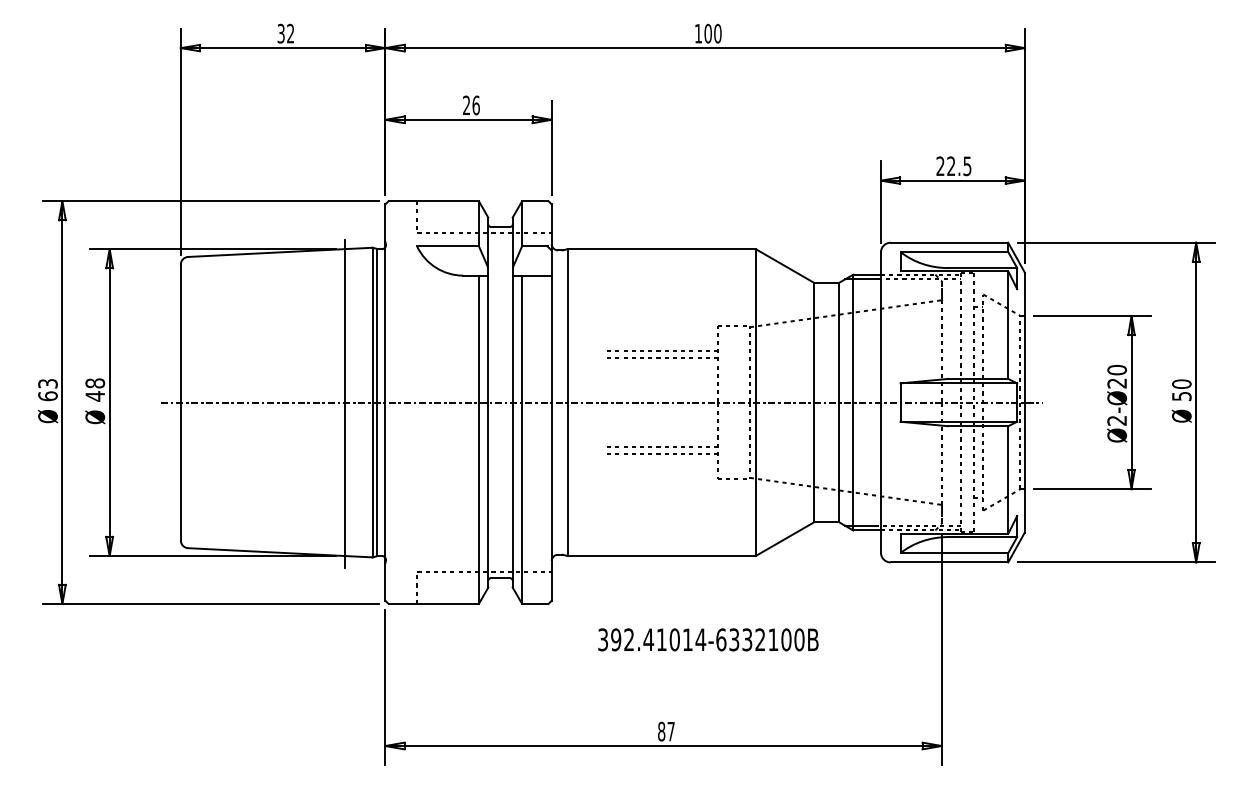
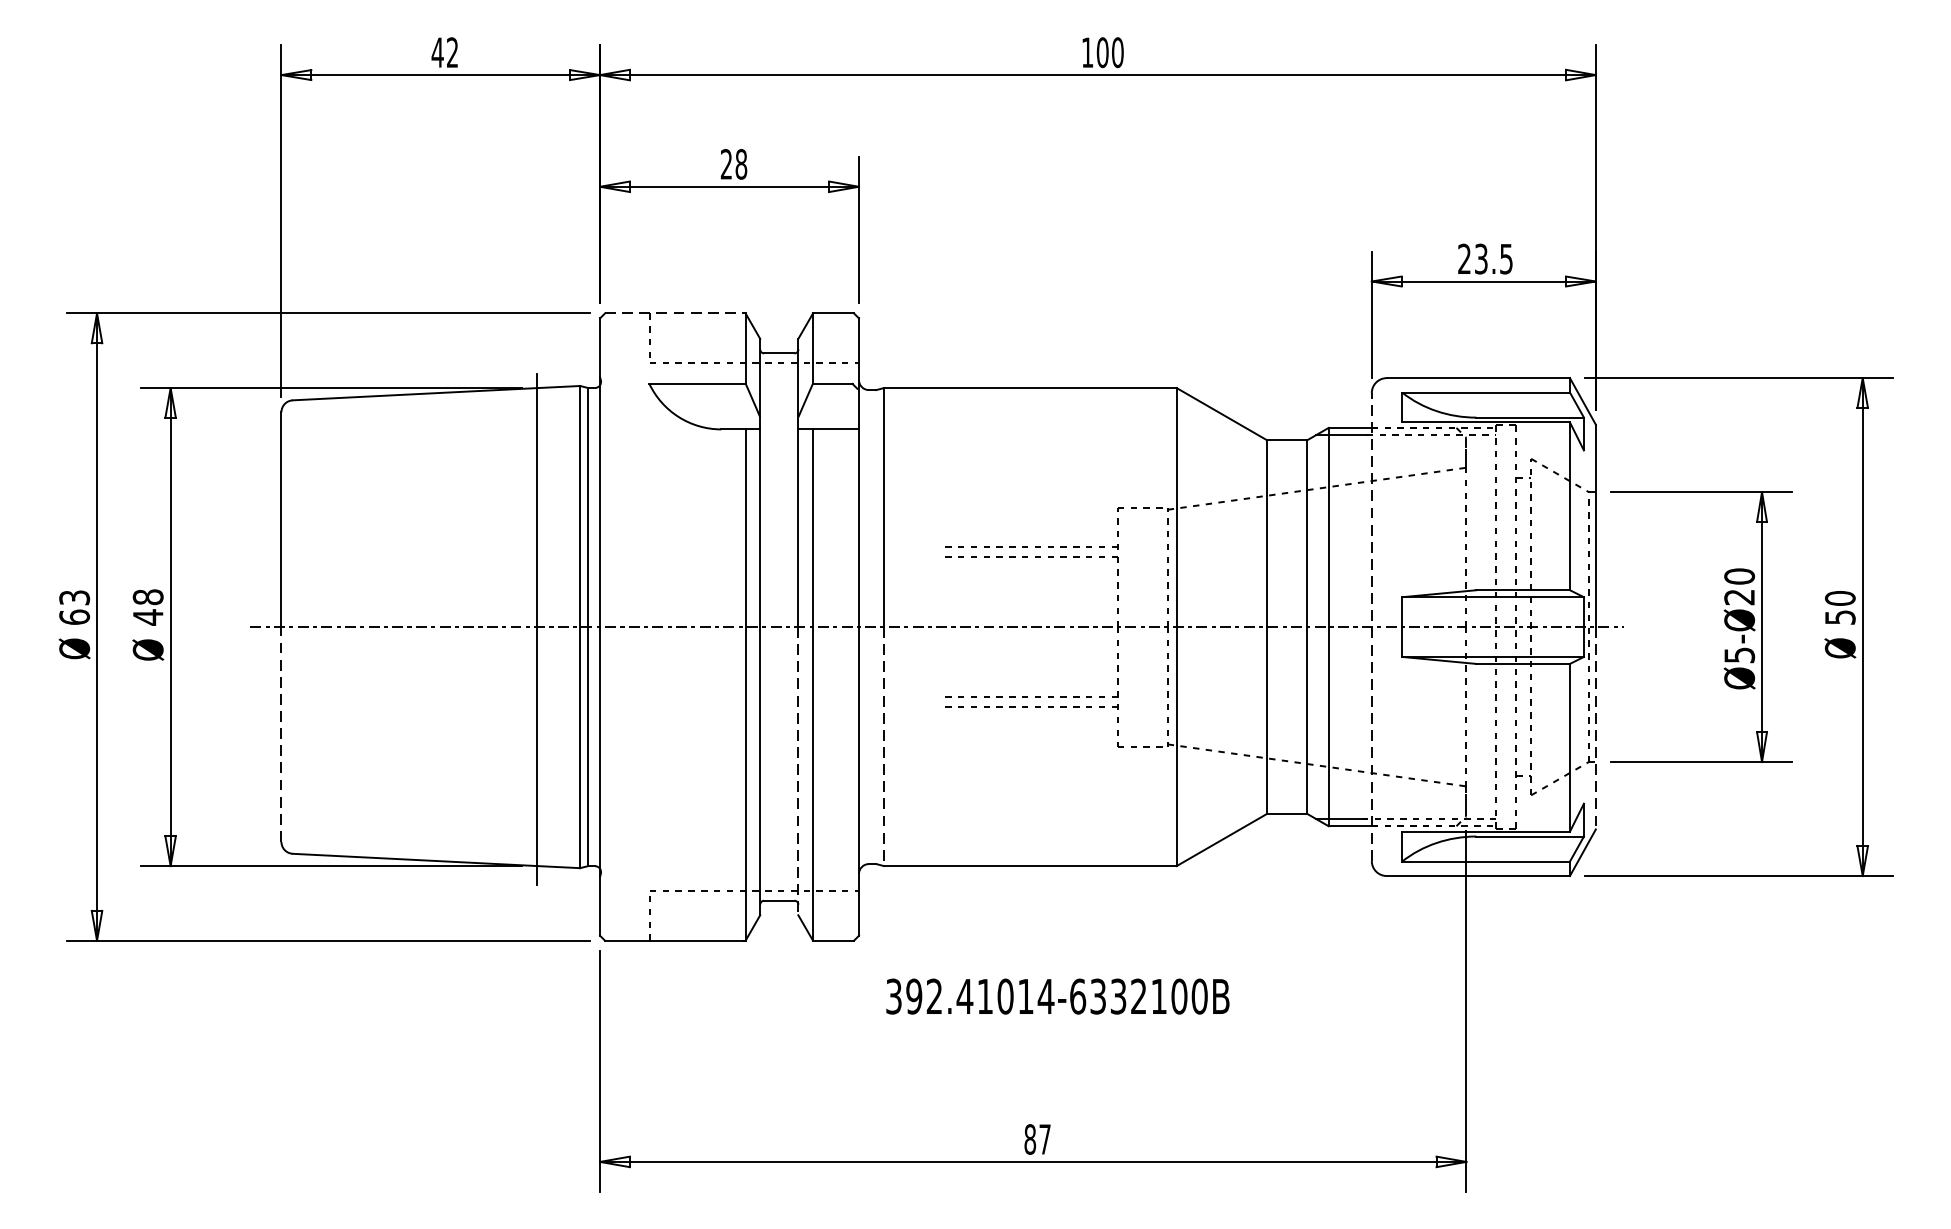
text: (281, 33) -> (438, 52), 32 -> 42
text: (475, 105) -> (740, 164), 26 -> 28
text: (951, 166) -> (1481, 259), 22.5 -> 23.5
line: (434, 201) -> (676, 313), solid -> dashed
line: (880, 402) -> (1371, 626), solid -> dashed
text: (1117, 420) -> (1740, 654), Ø2-Ø20 -> Ø5-Ø20
line: (1024, 467) -> (1595, 728), solid -> dashed
line: (180, 471) -> (280, 734), solid -> dashed
line: (567, 479) -> (883, 746), solid -> dashed
line: (512, 495) -> (797, 771), solid -> dashed
text: (708, 639) -> (1058, 996), moved

